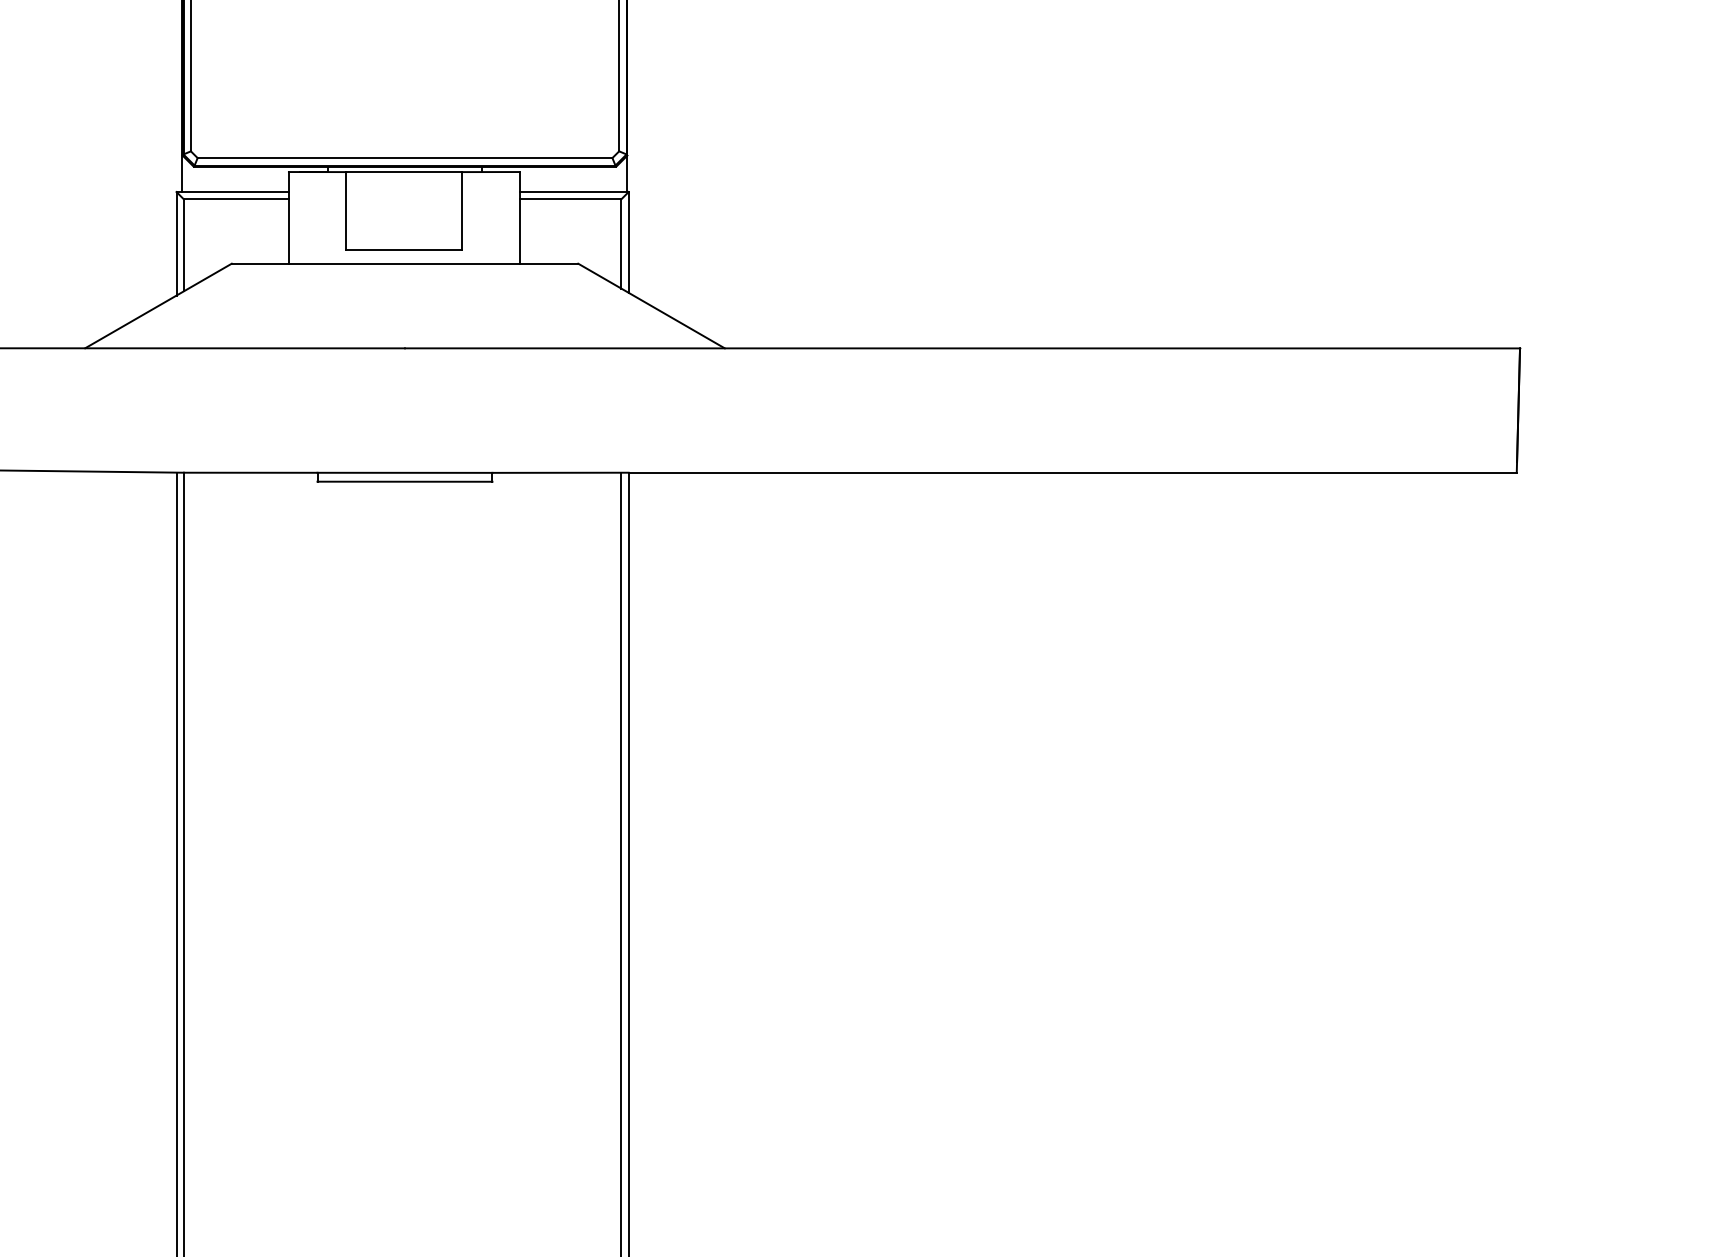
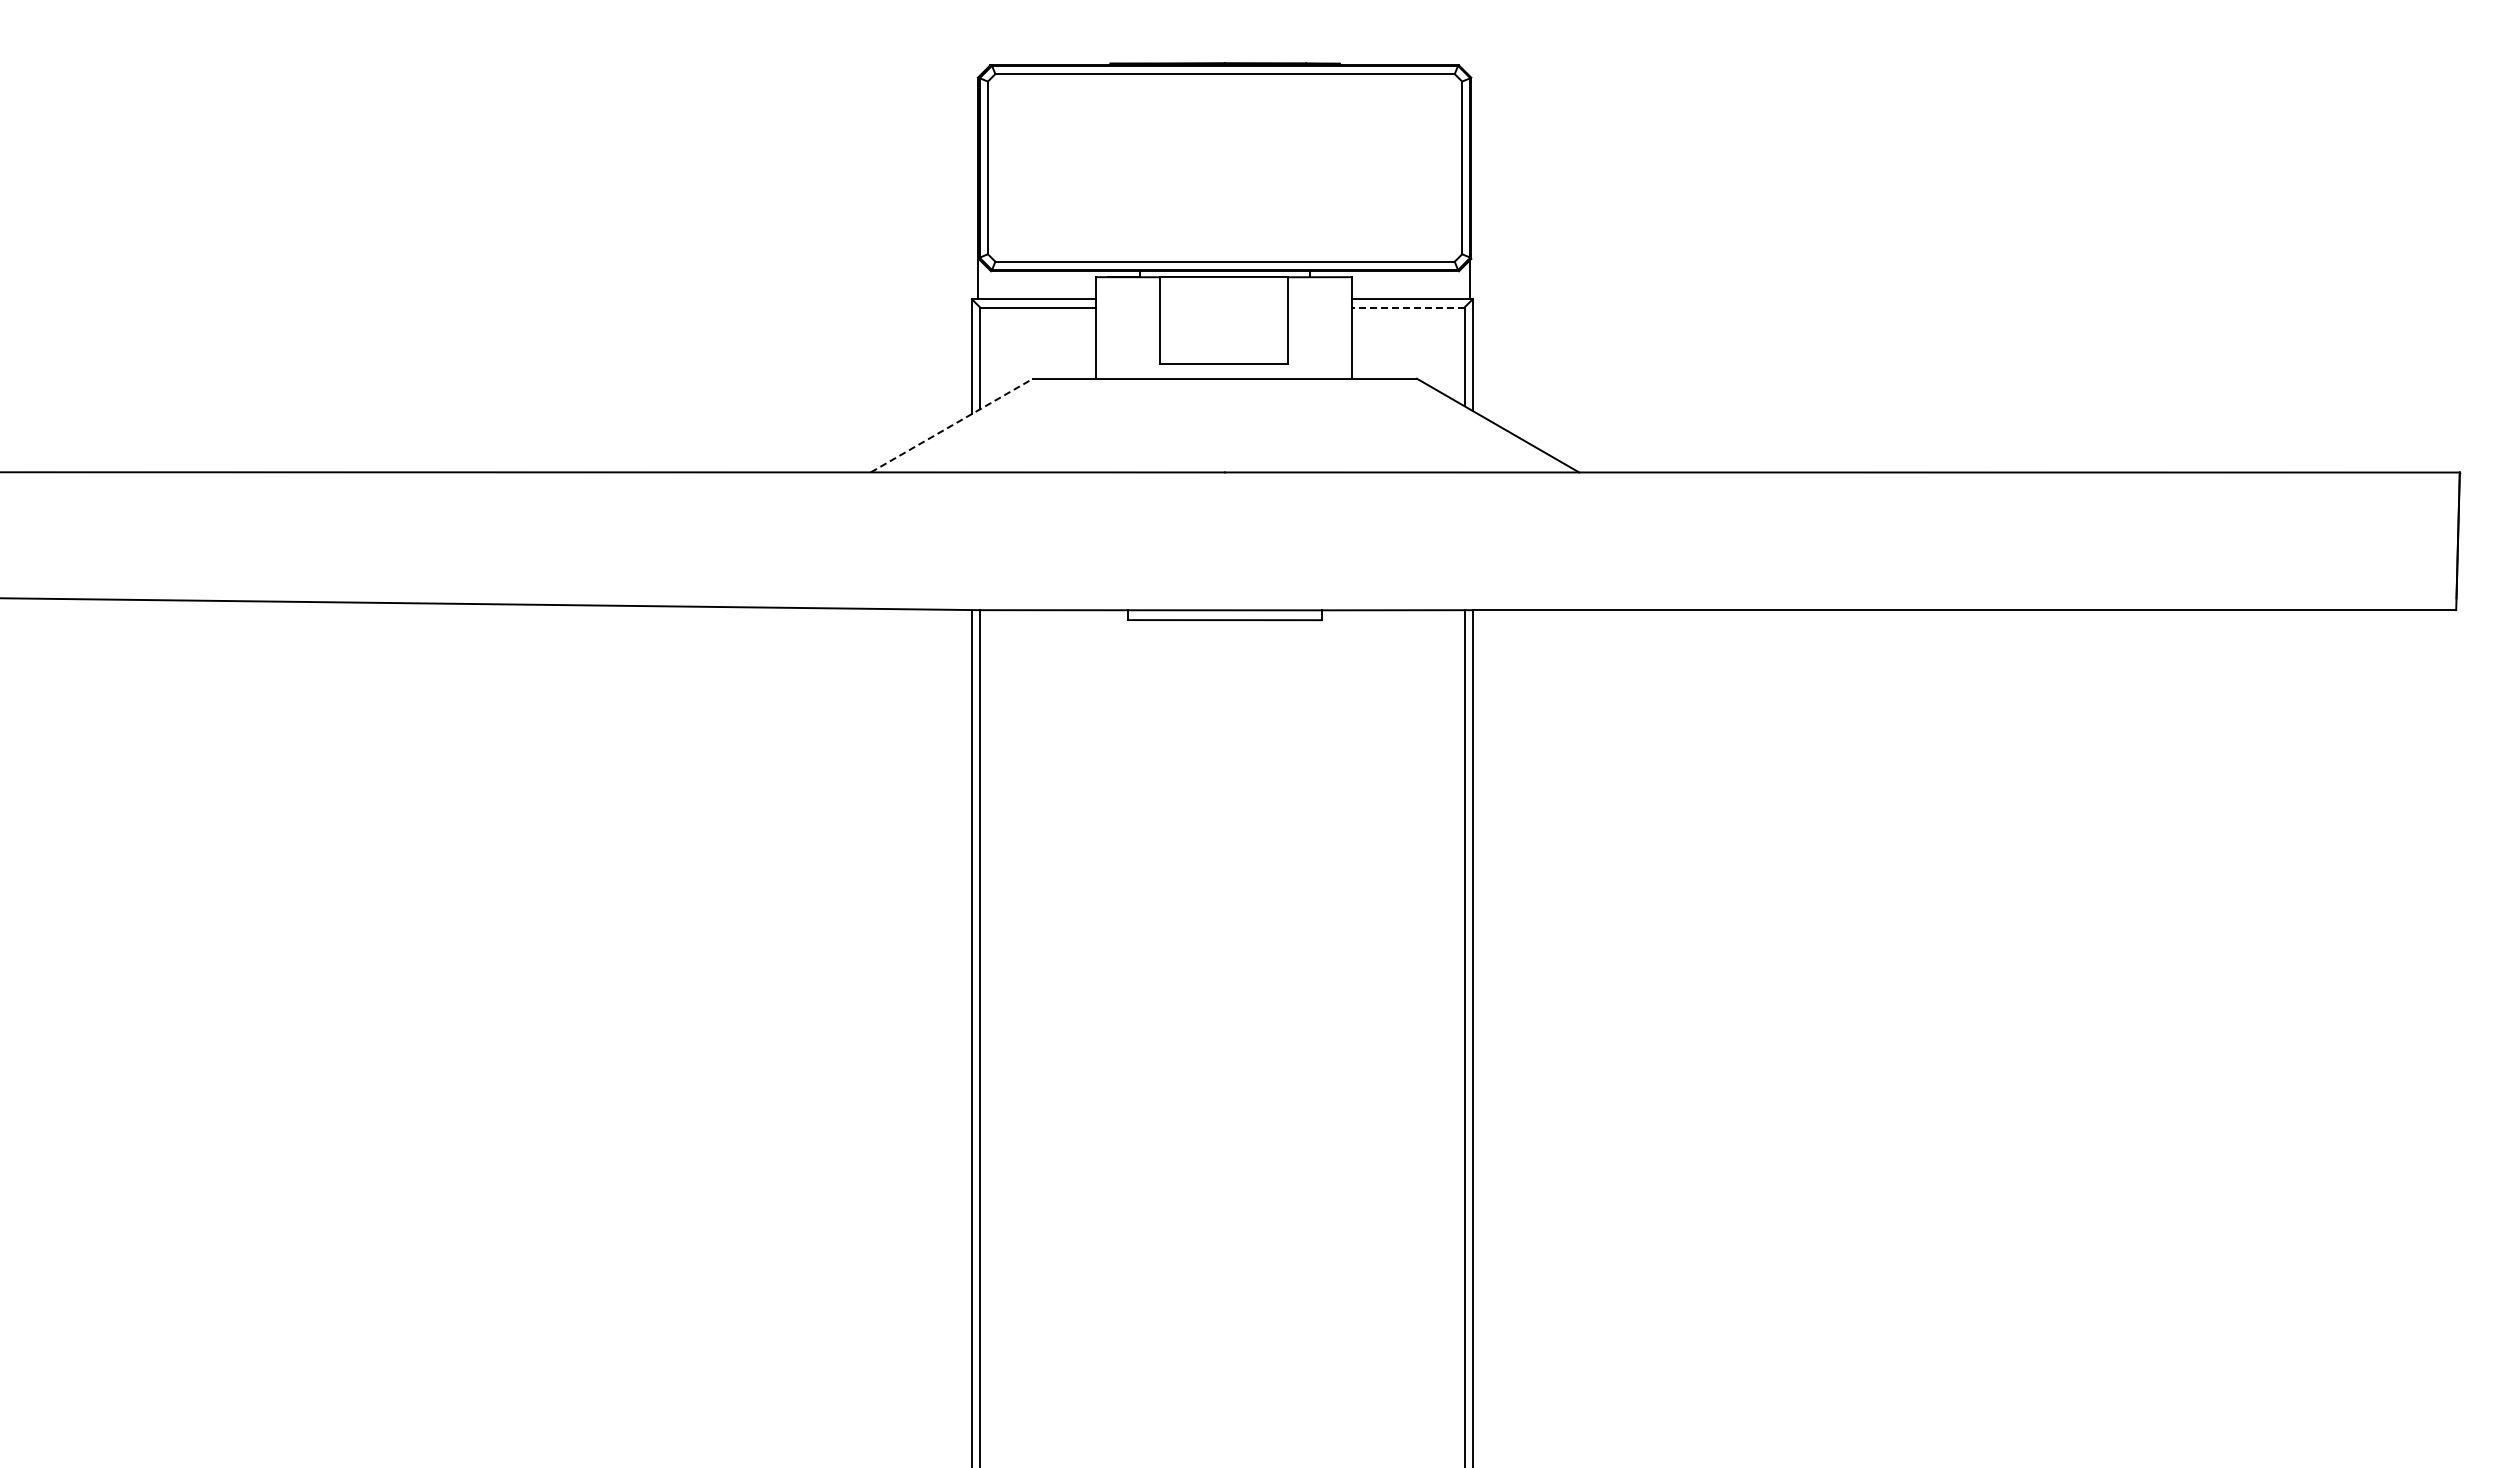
line: (569, 199) -> (1407, 307), solid -> dashed
line: (158, 305) -> (952, 425), solid -> dashed

